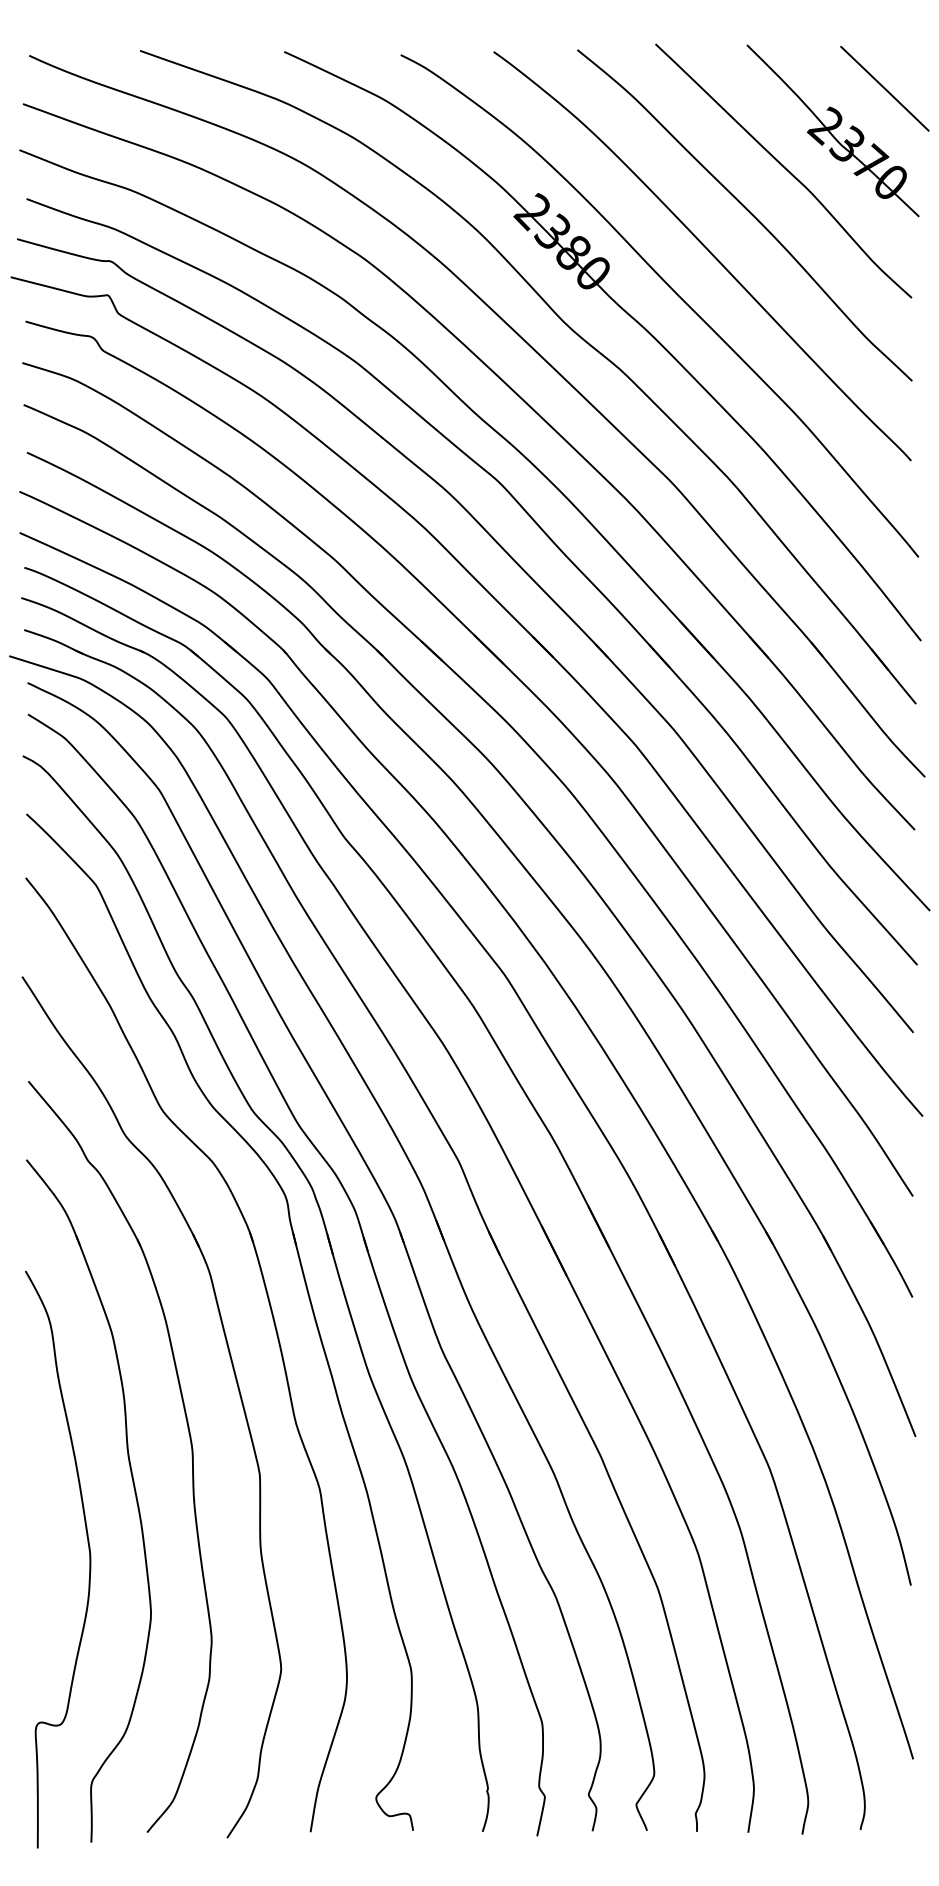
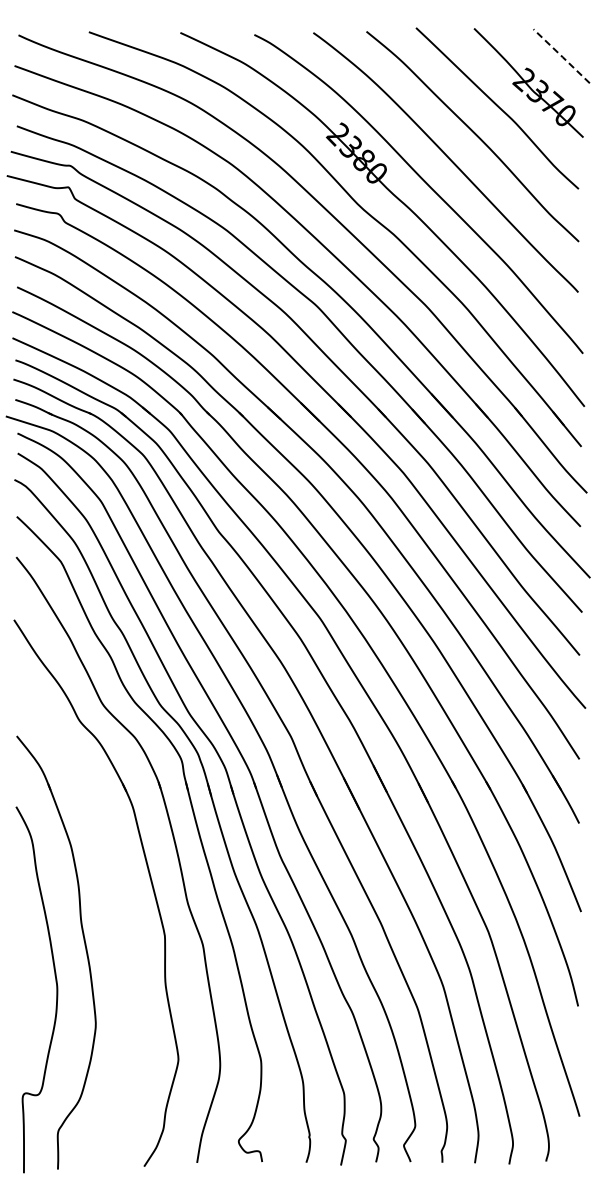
line: (886, 89) -> (562, 56), solid -> dashed
part: (189, 1445) -> (120, 917), removed

